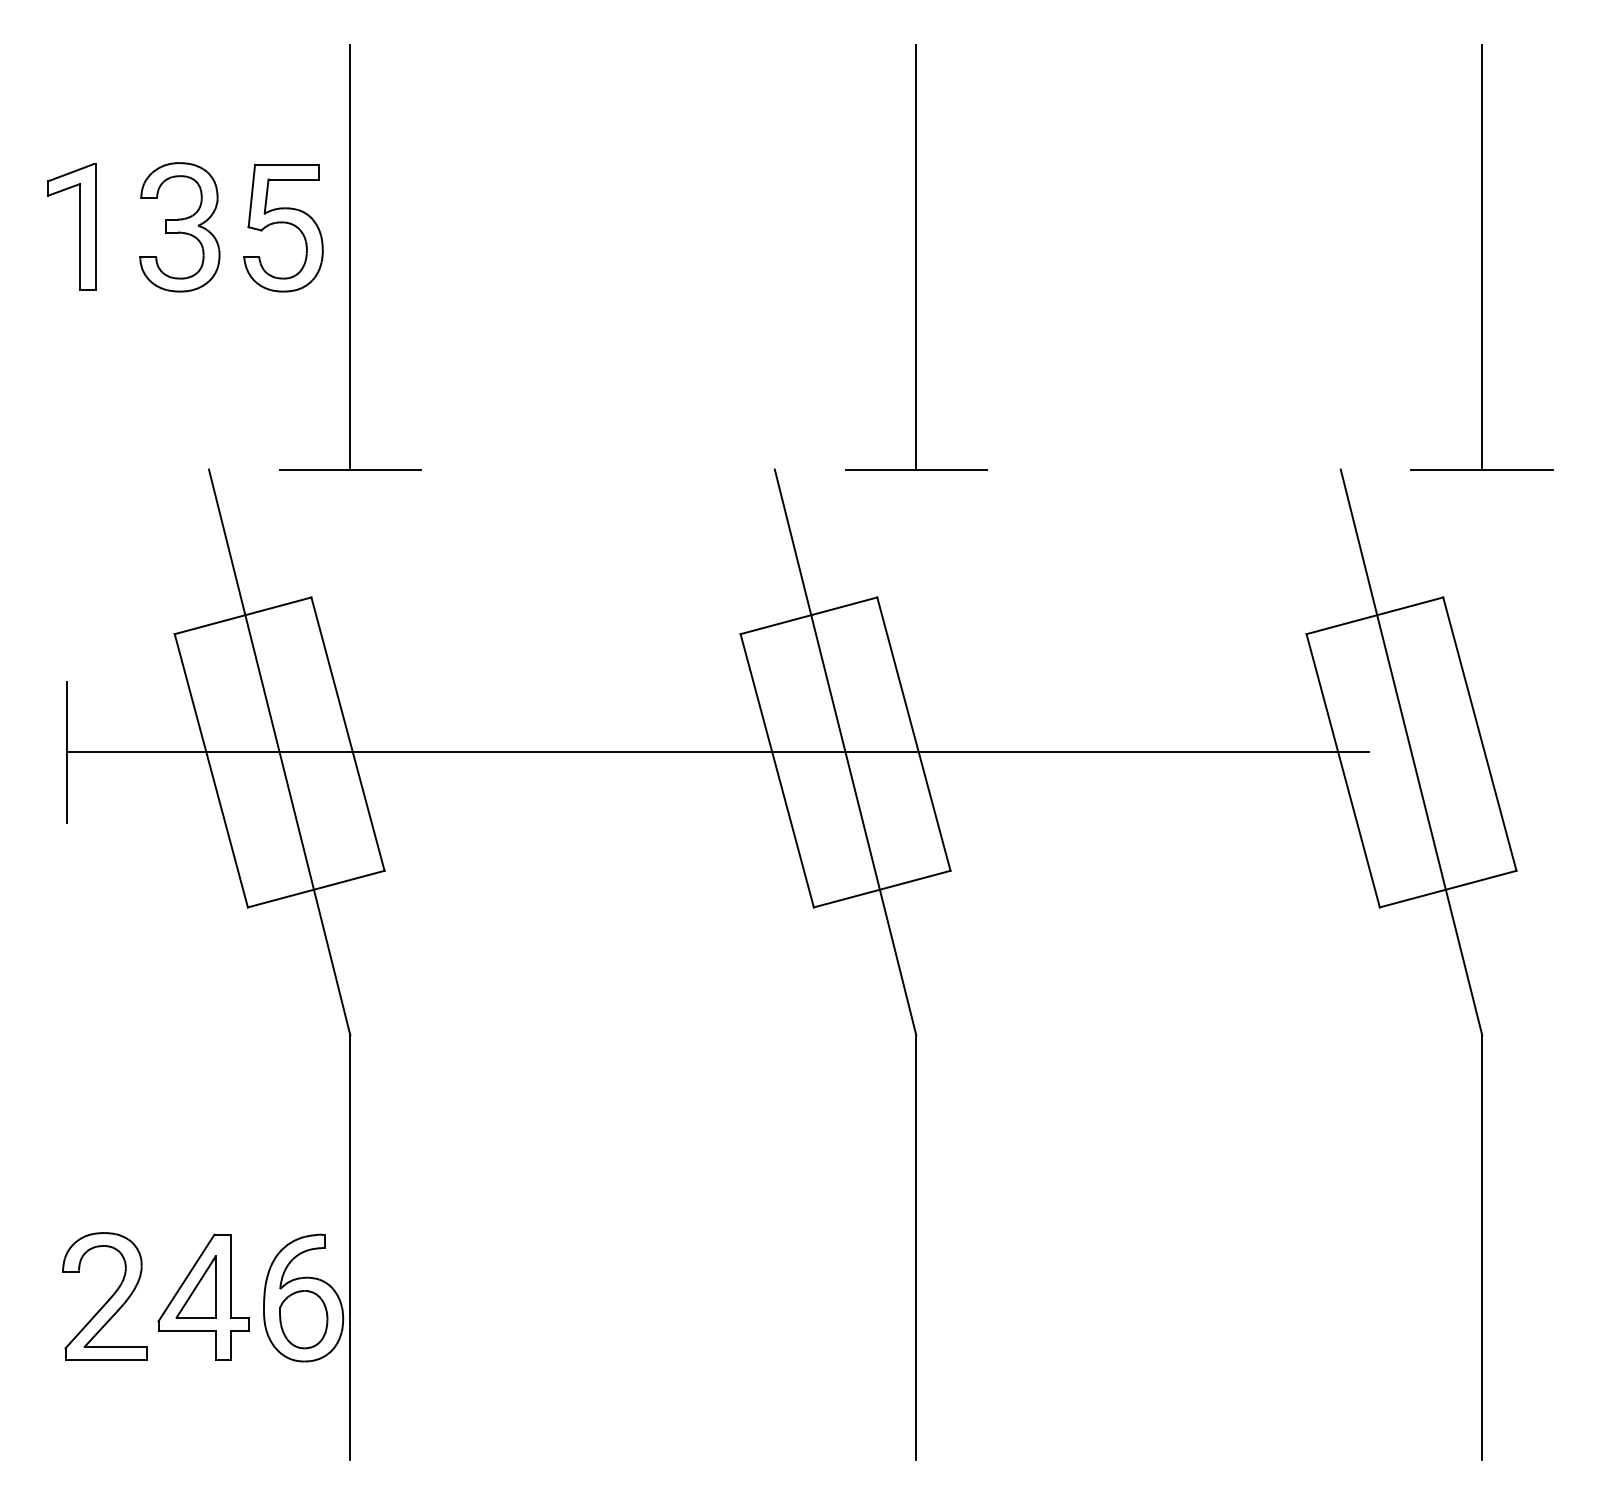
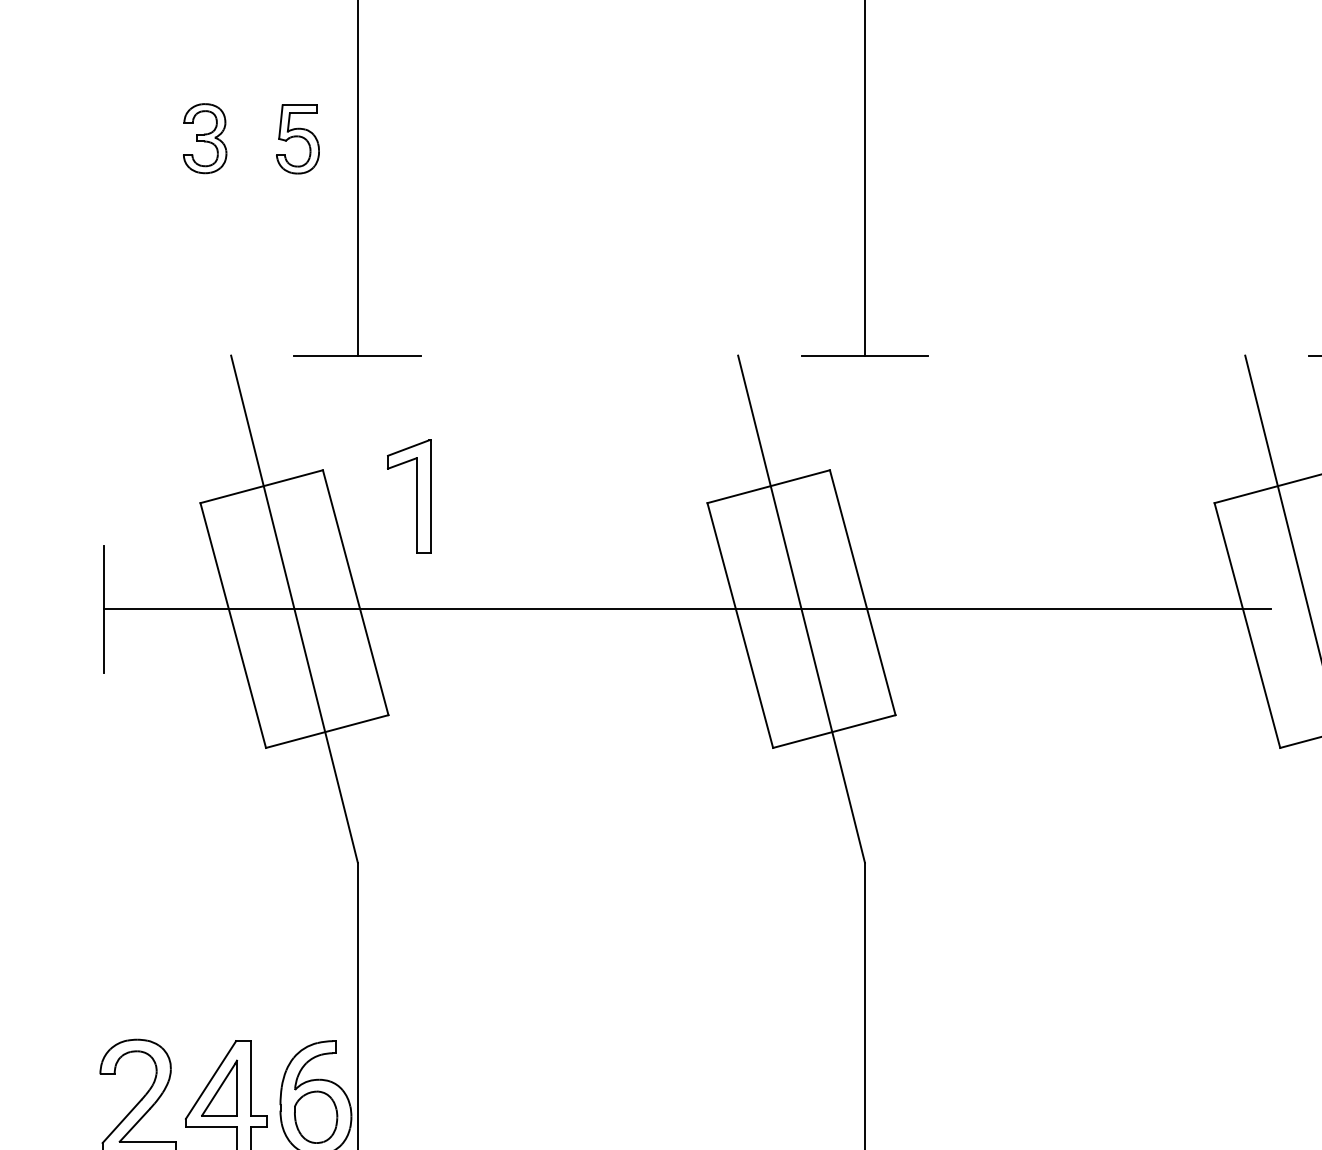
part: (79, 226) -> (416, 496), moved
part: (179, 227) -> (204, 138), size x0.6
part: (283, 228) -> (297, 139), size x0.6

